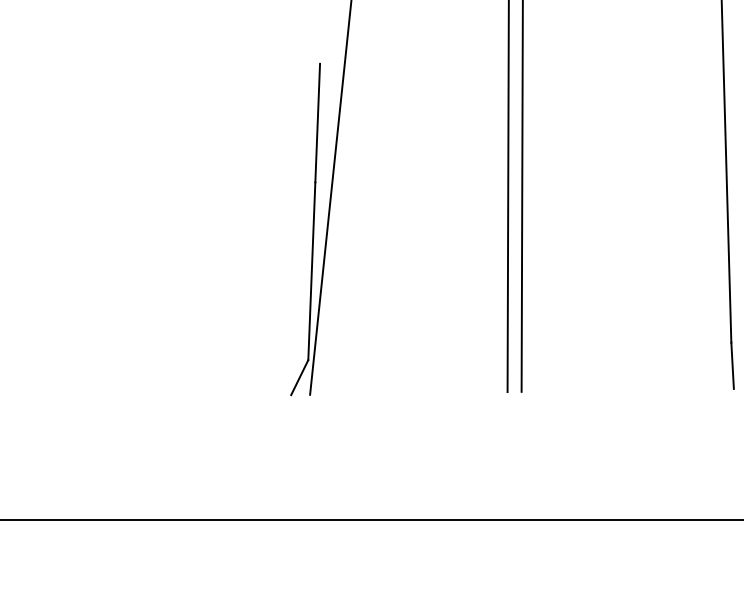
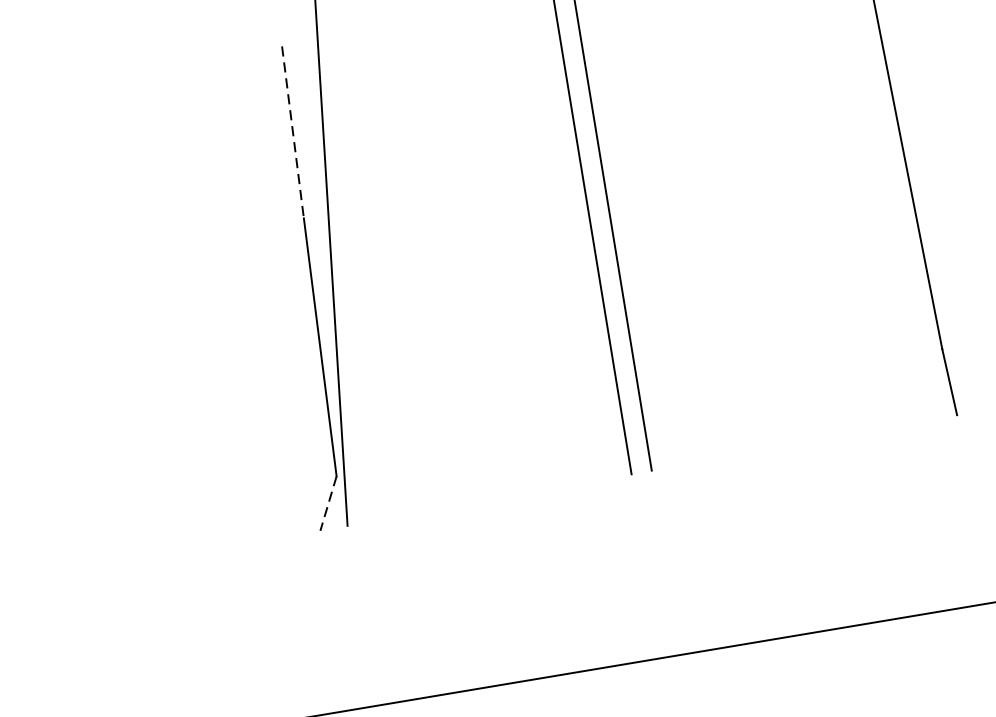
line: (317, 123) -> (292, 132), solid -> dashed
line: (299, 378) -> (328, 504), solid -> dashed

